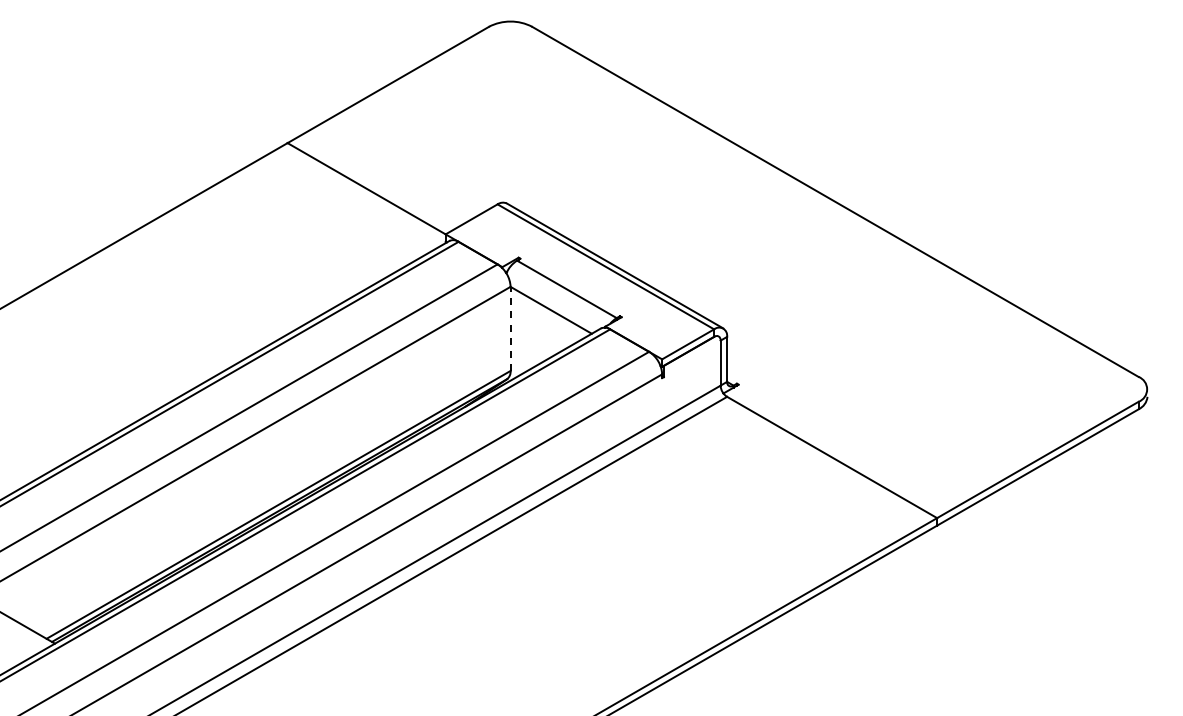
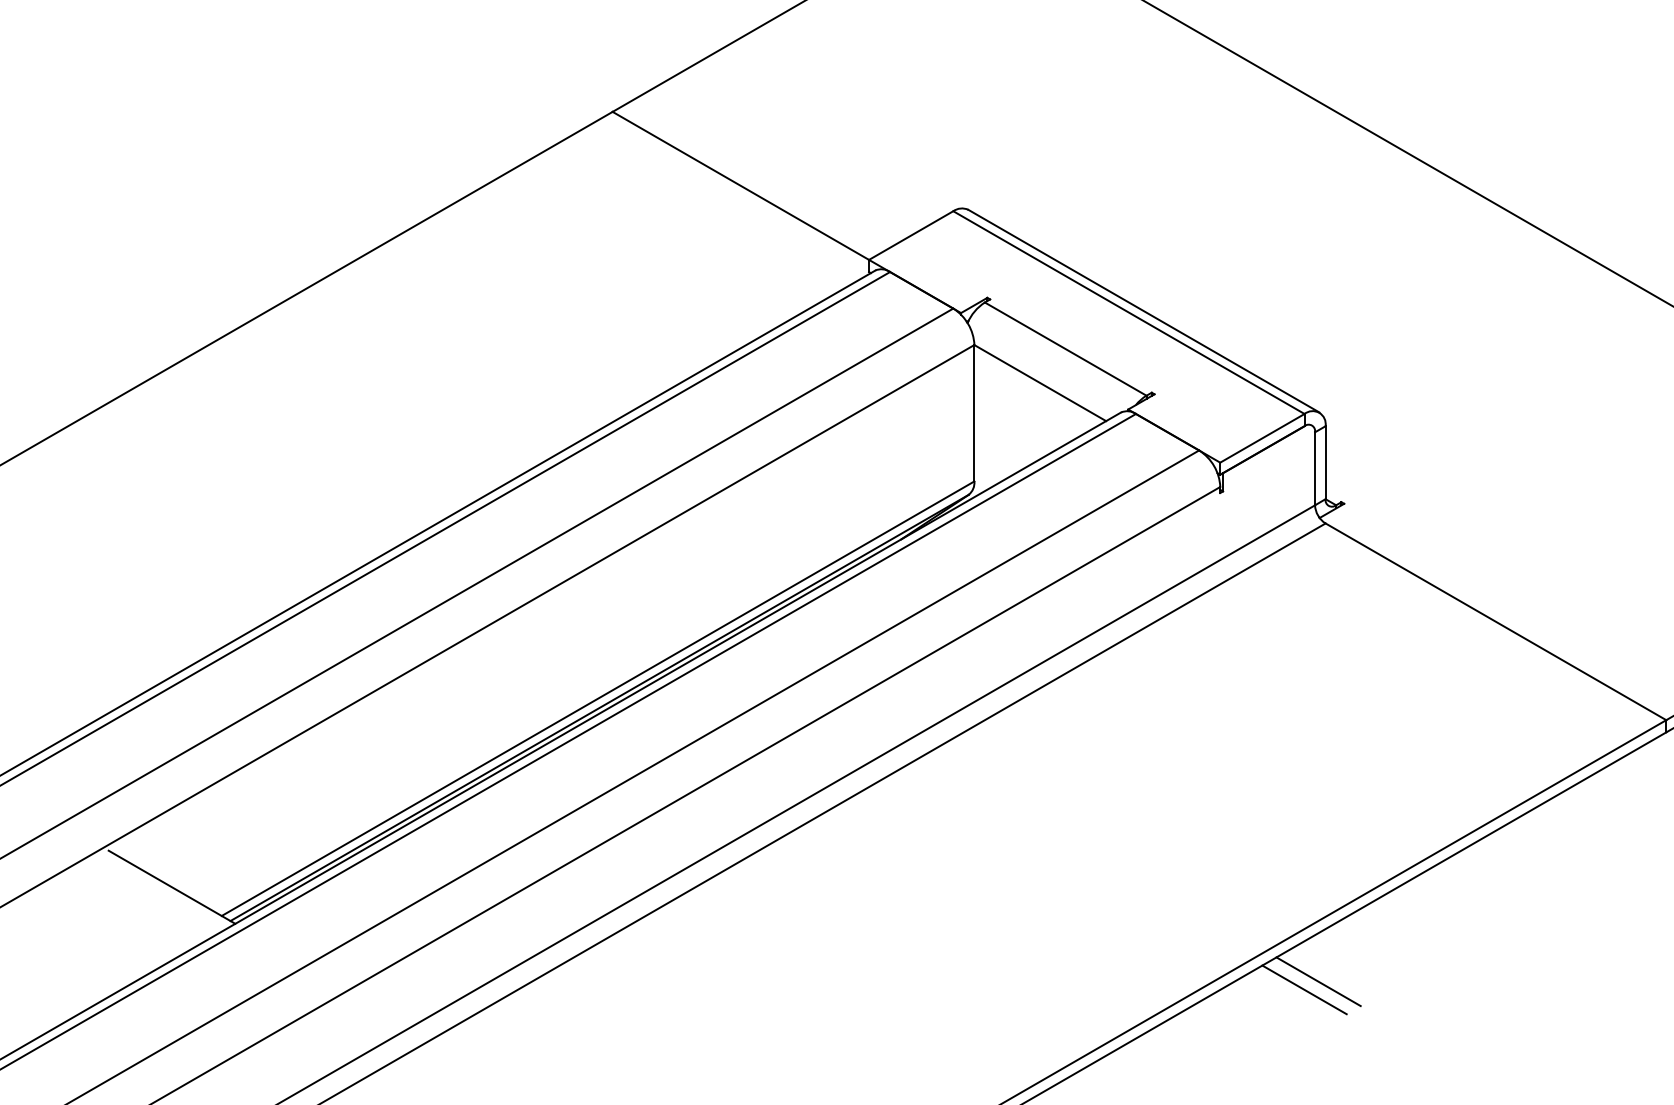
line: (510, 328) -> (974, 412), dashed -> solid
line: (722, 679) -> (1318, 981), added
line: (714, 684) -> (1305, 990), added

